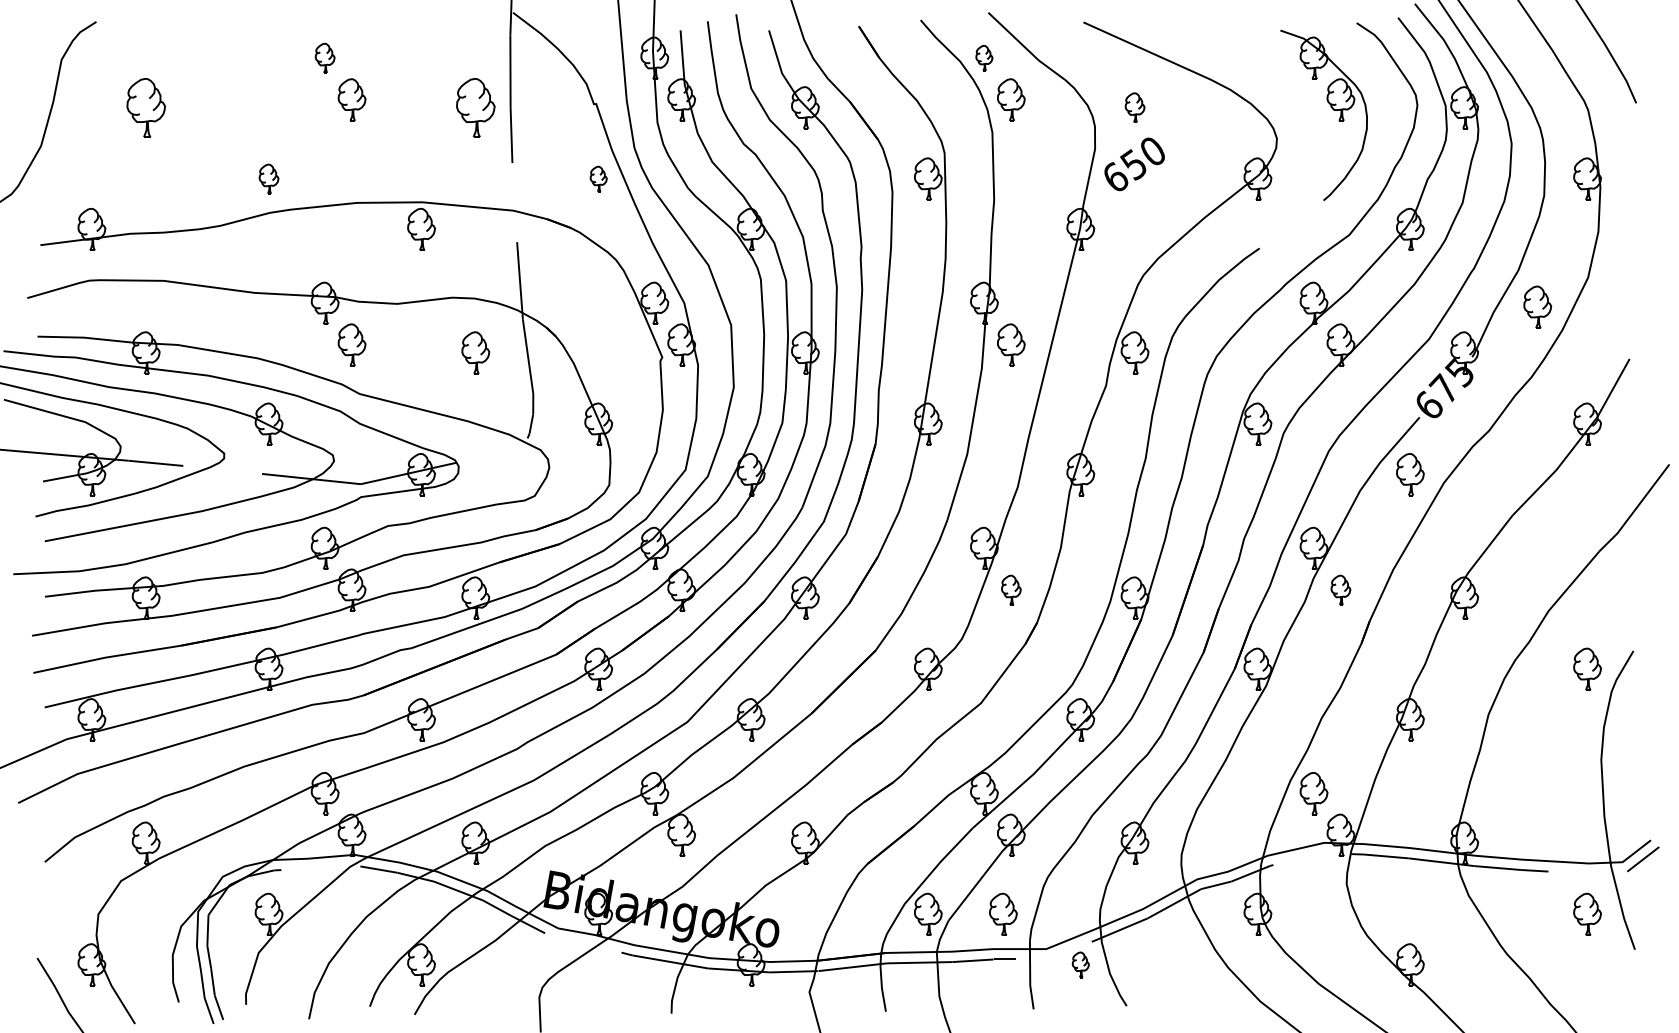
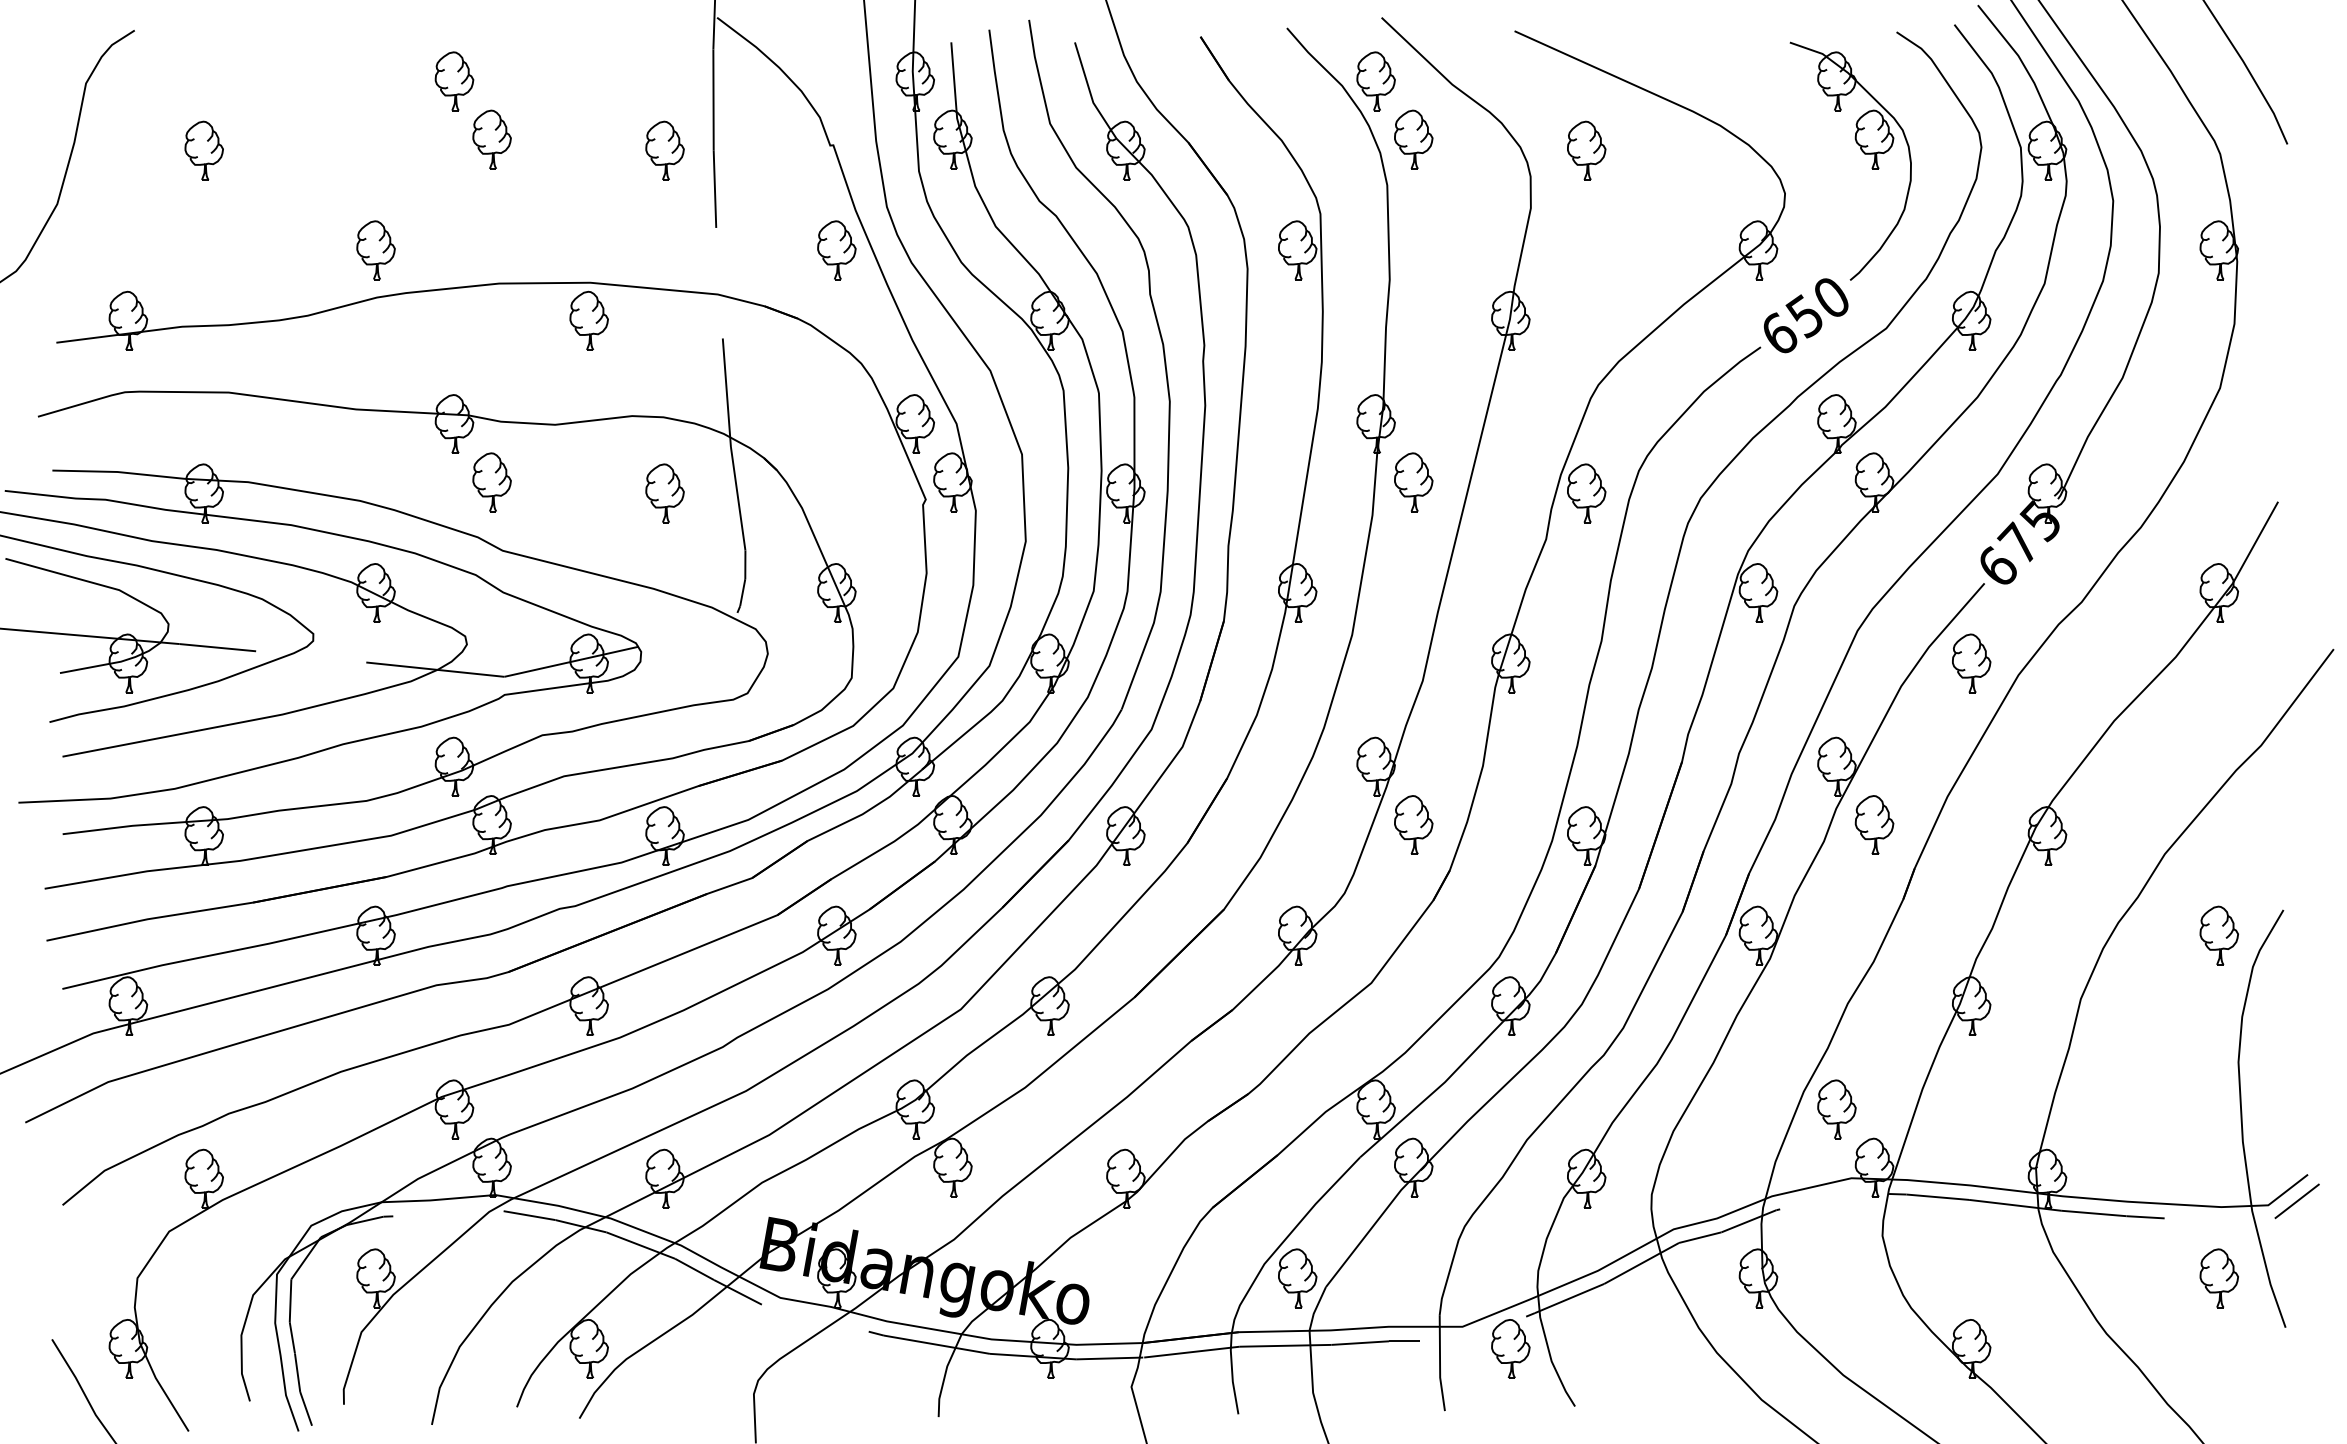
part: (325, 58) -> (454, 81), size x1.43
part: (983, 58) -> (1375, 81), size x1.67
part: (145, 107) -> (203, 150), size x0.71
part: (475, 107) -> (664, 150), size x0.71
part: (1134, 107) -> (1586, 150), size x1.43
text: (1134, 164) -> (1805, 315), moved
part: (268, 179) -> (375, 250), size x1.43
part: (598, 179) -> (836, 250), size x1.67
part: (1537, 307) -> (2149, 429), removed
part: (1011, 589) -> (1413, 824), size x1.43
part: (1340, 589) -> (1874, 824), size x1.43
part: (1003, 914) -> (1402, 1278), removed
part: (1080, 964) -> (1510, 1348), size x1.67

